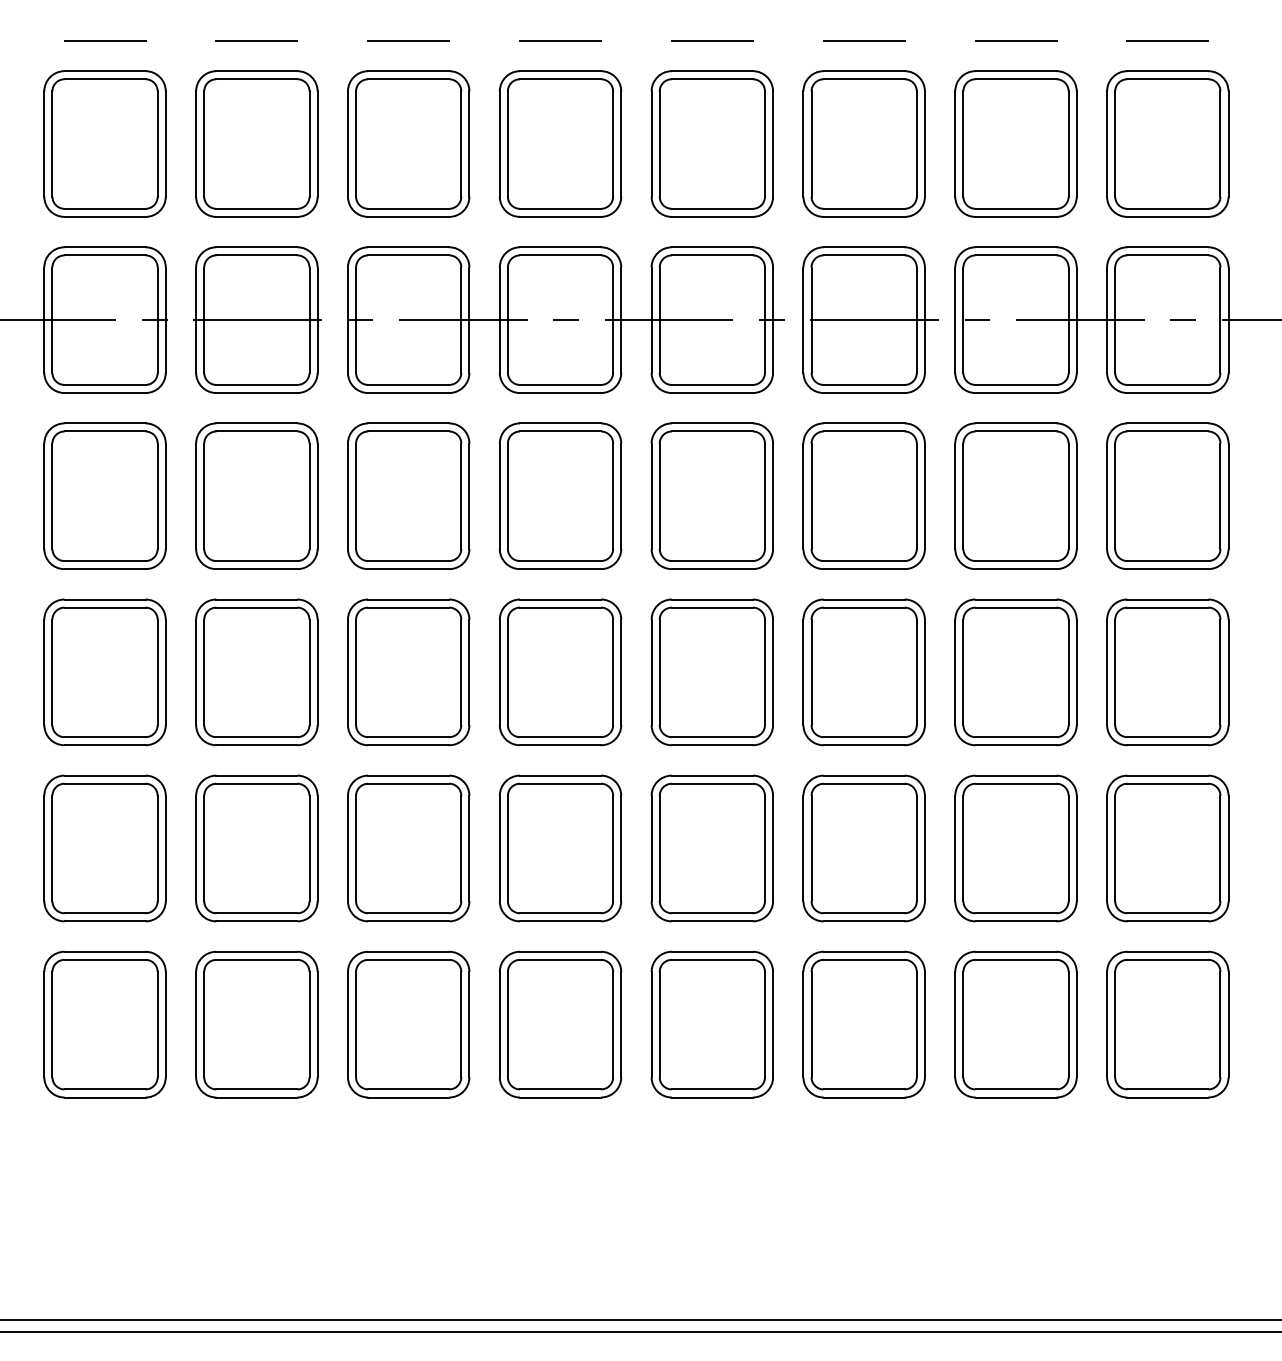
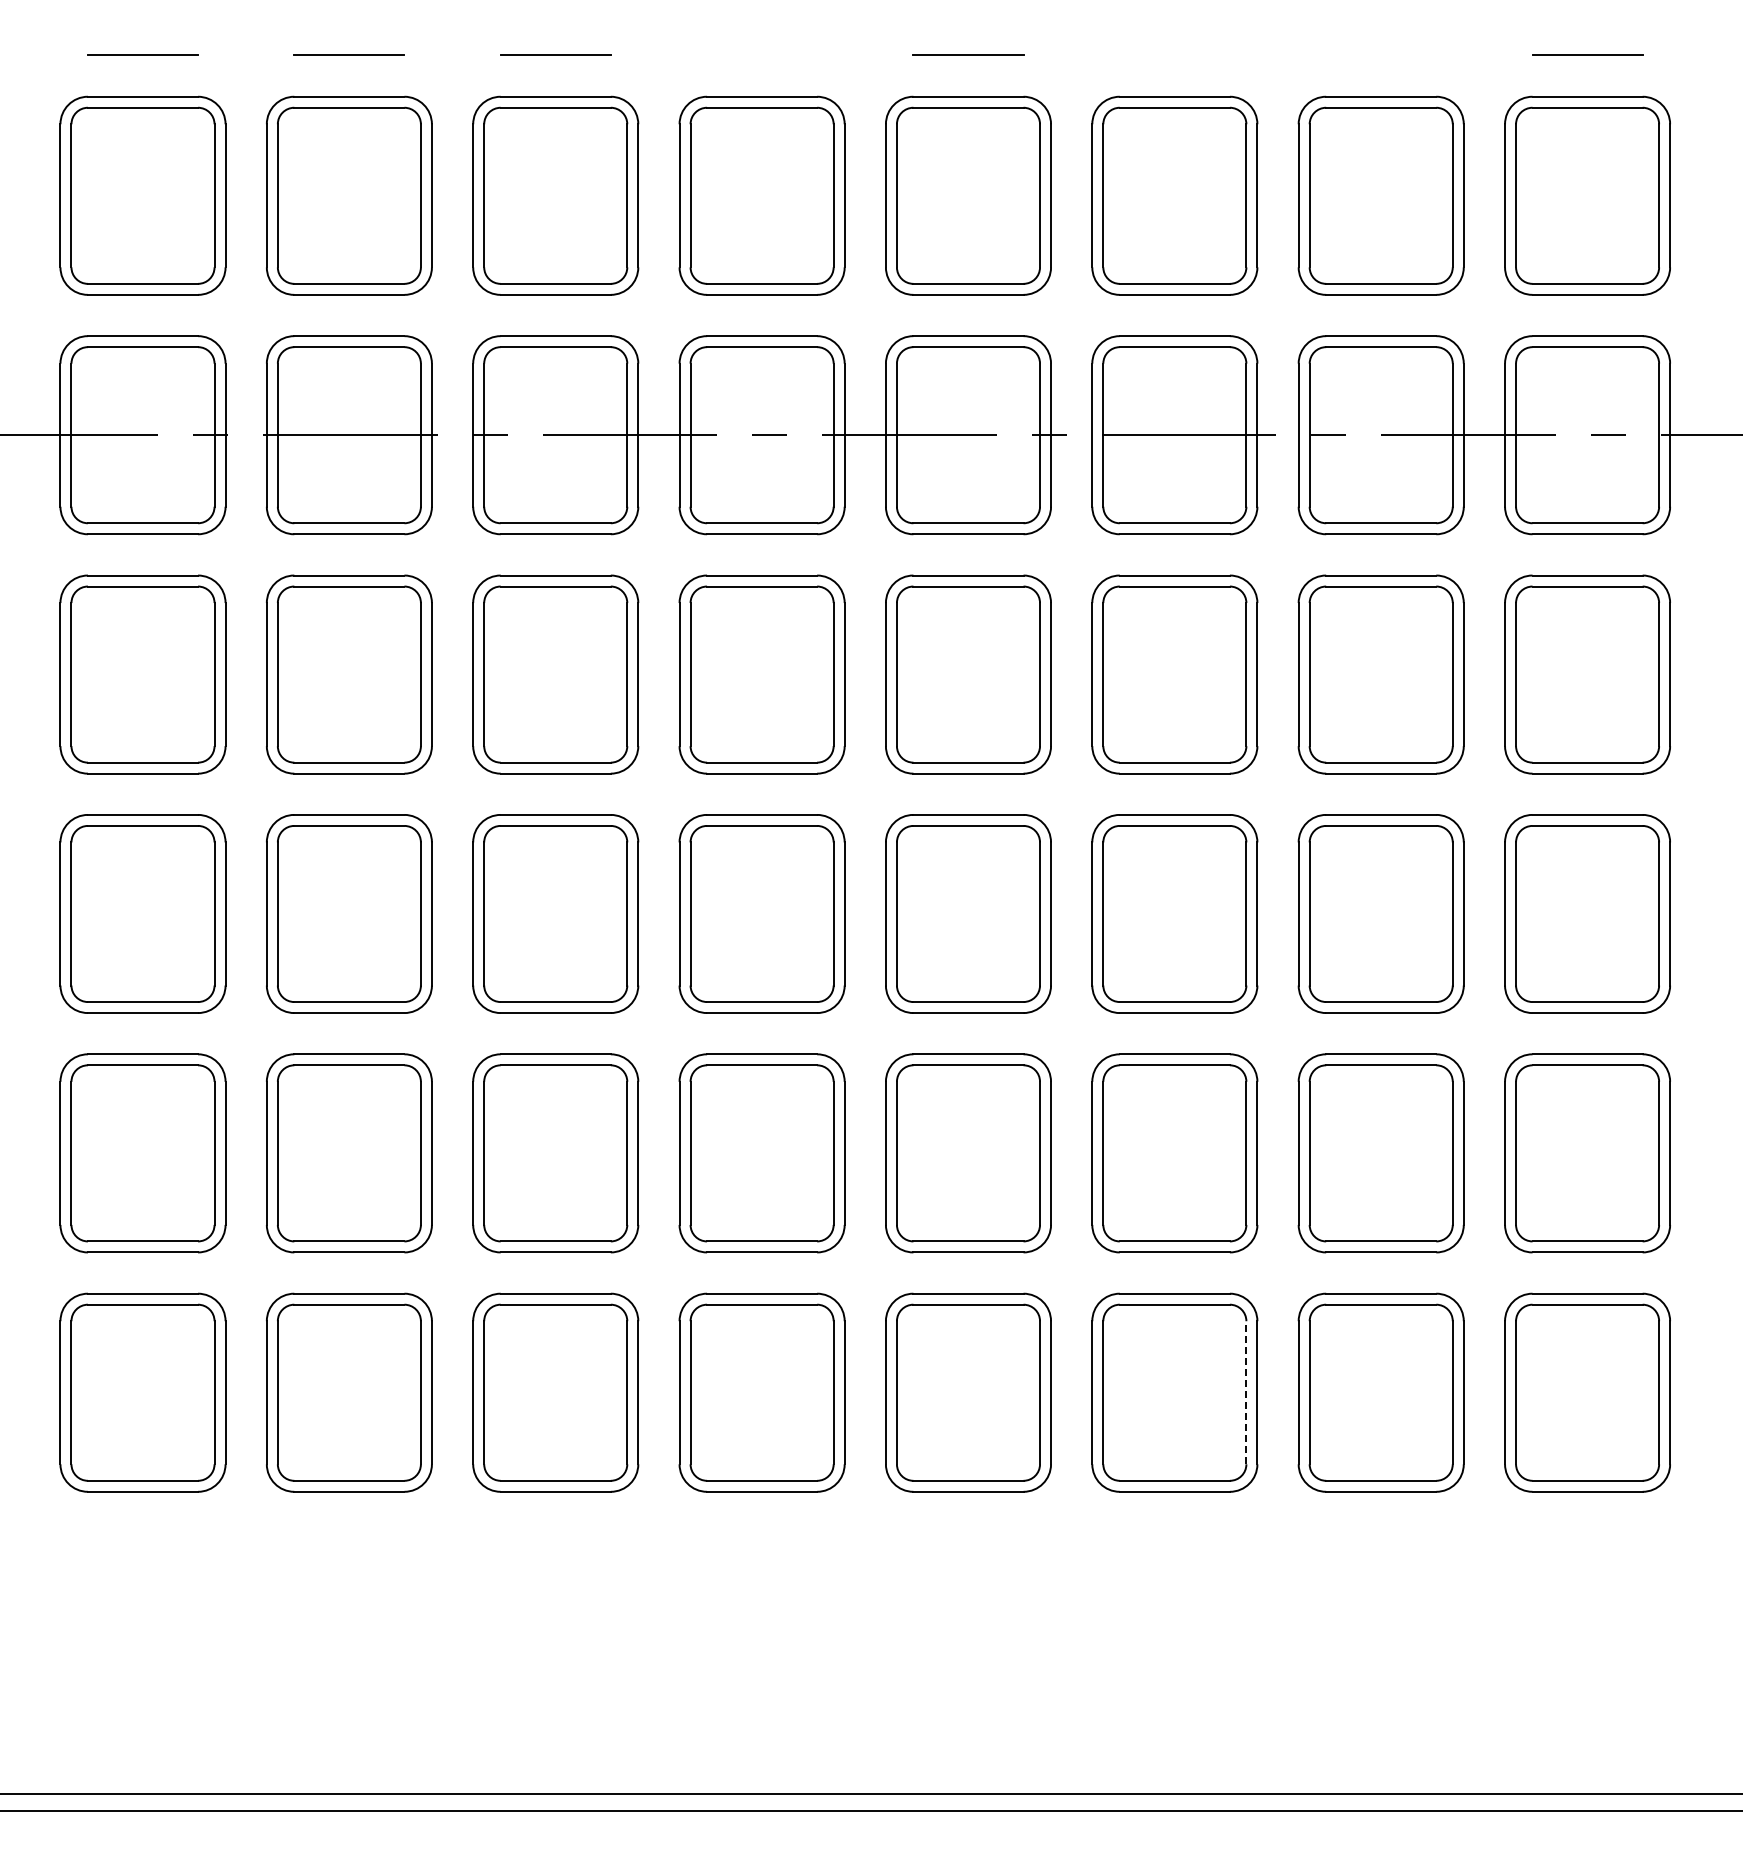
line: (560, 40) -> (762, 55), removed
line: (863, 40) -> (1174, 54), removed
line: (1016, 40) -> (1381, 55), removed
line: (916, 1024) -> (1246, 1392), solid -> dashed

